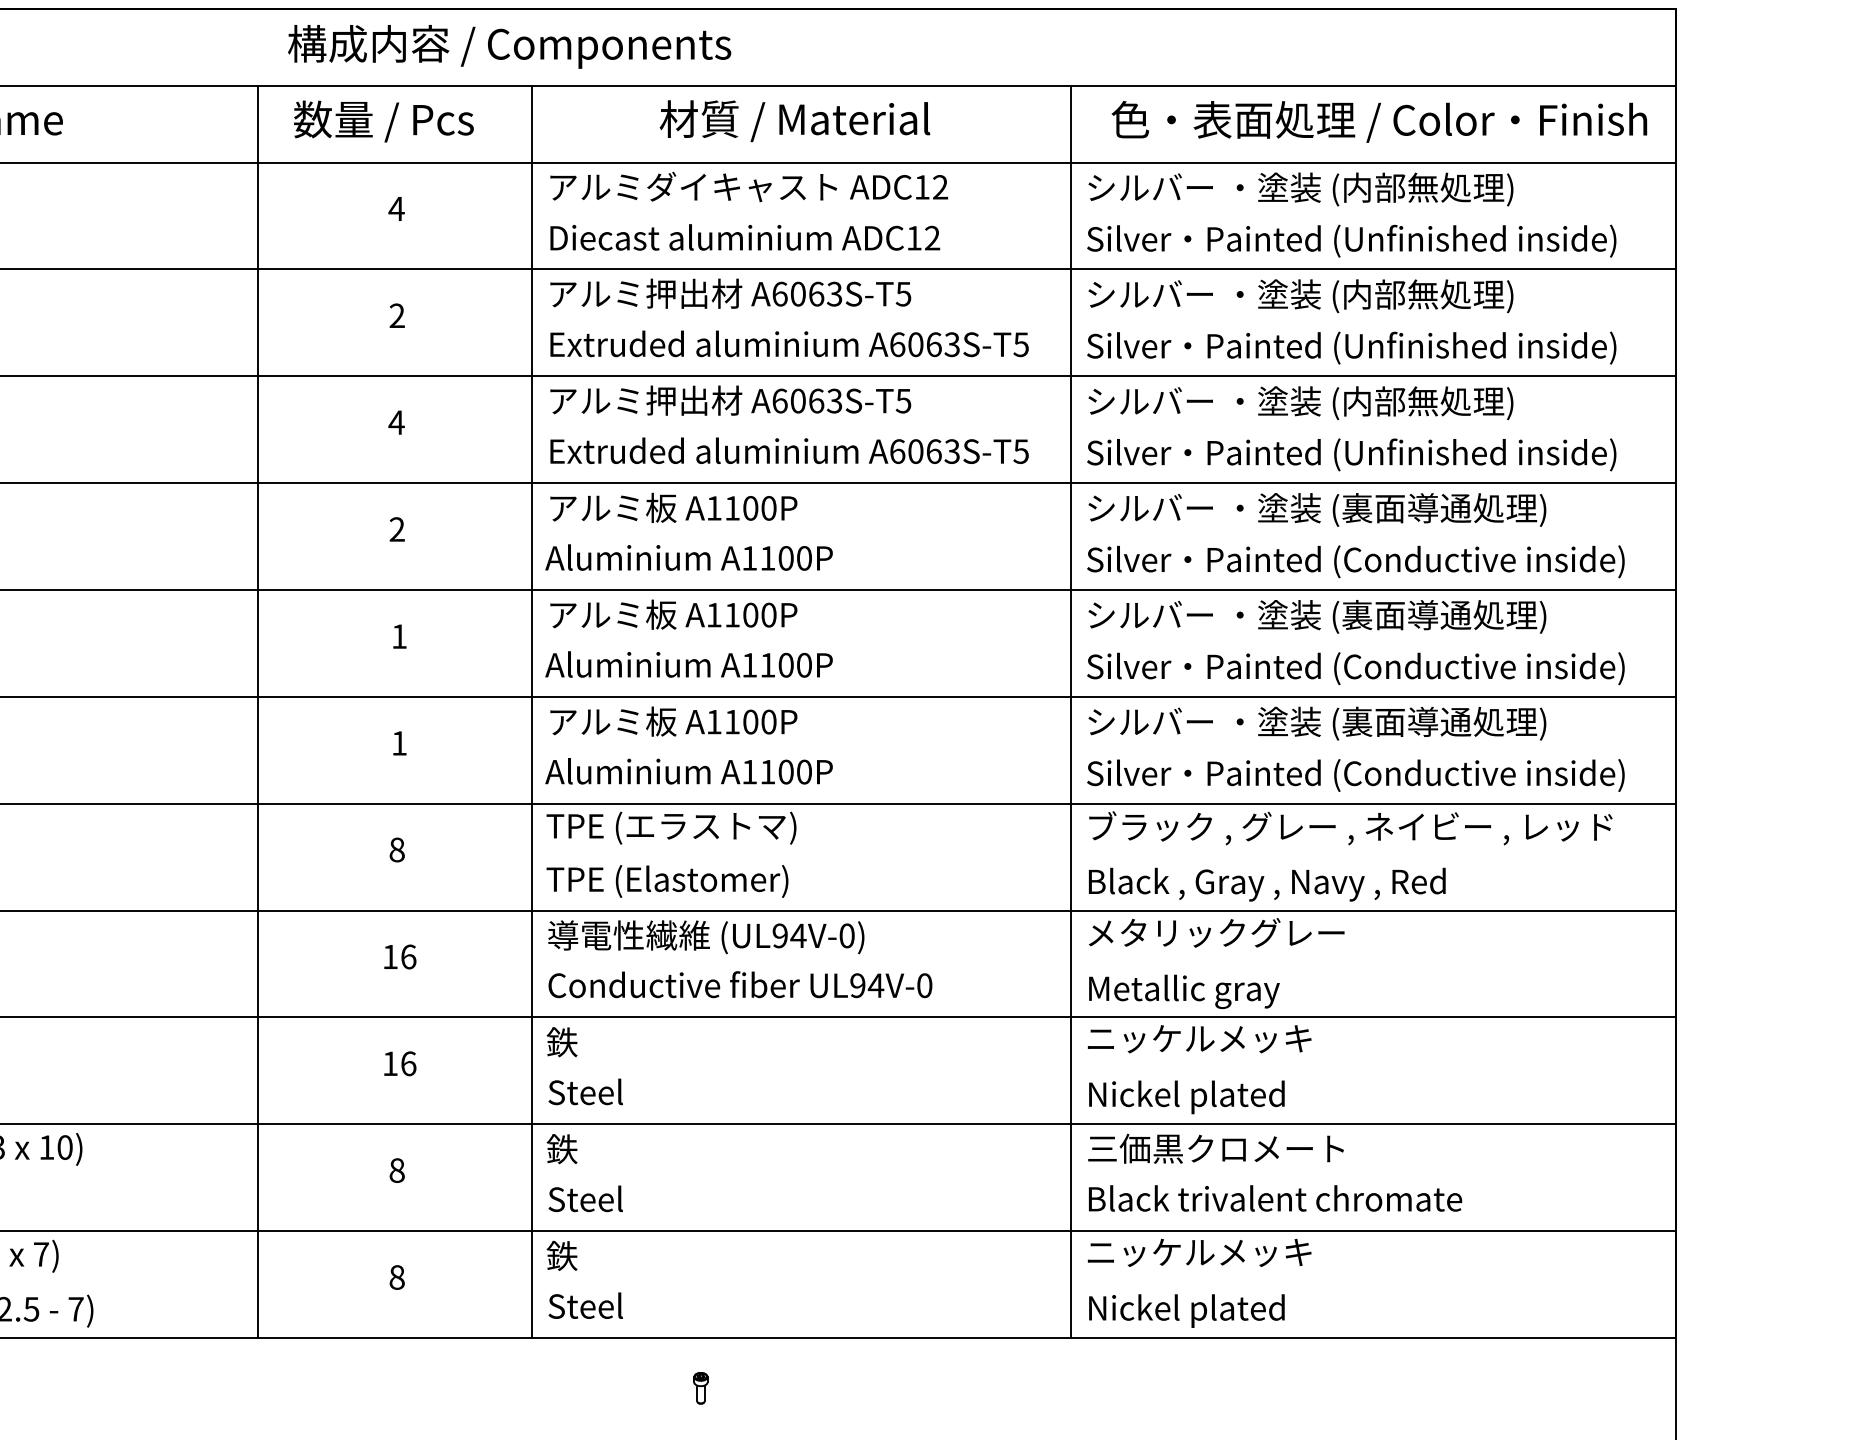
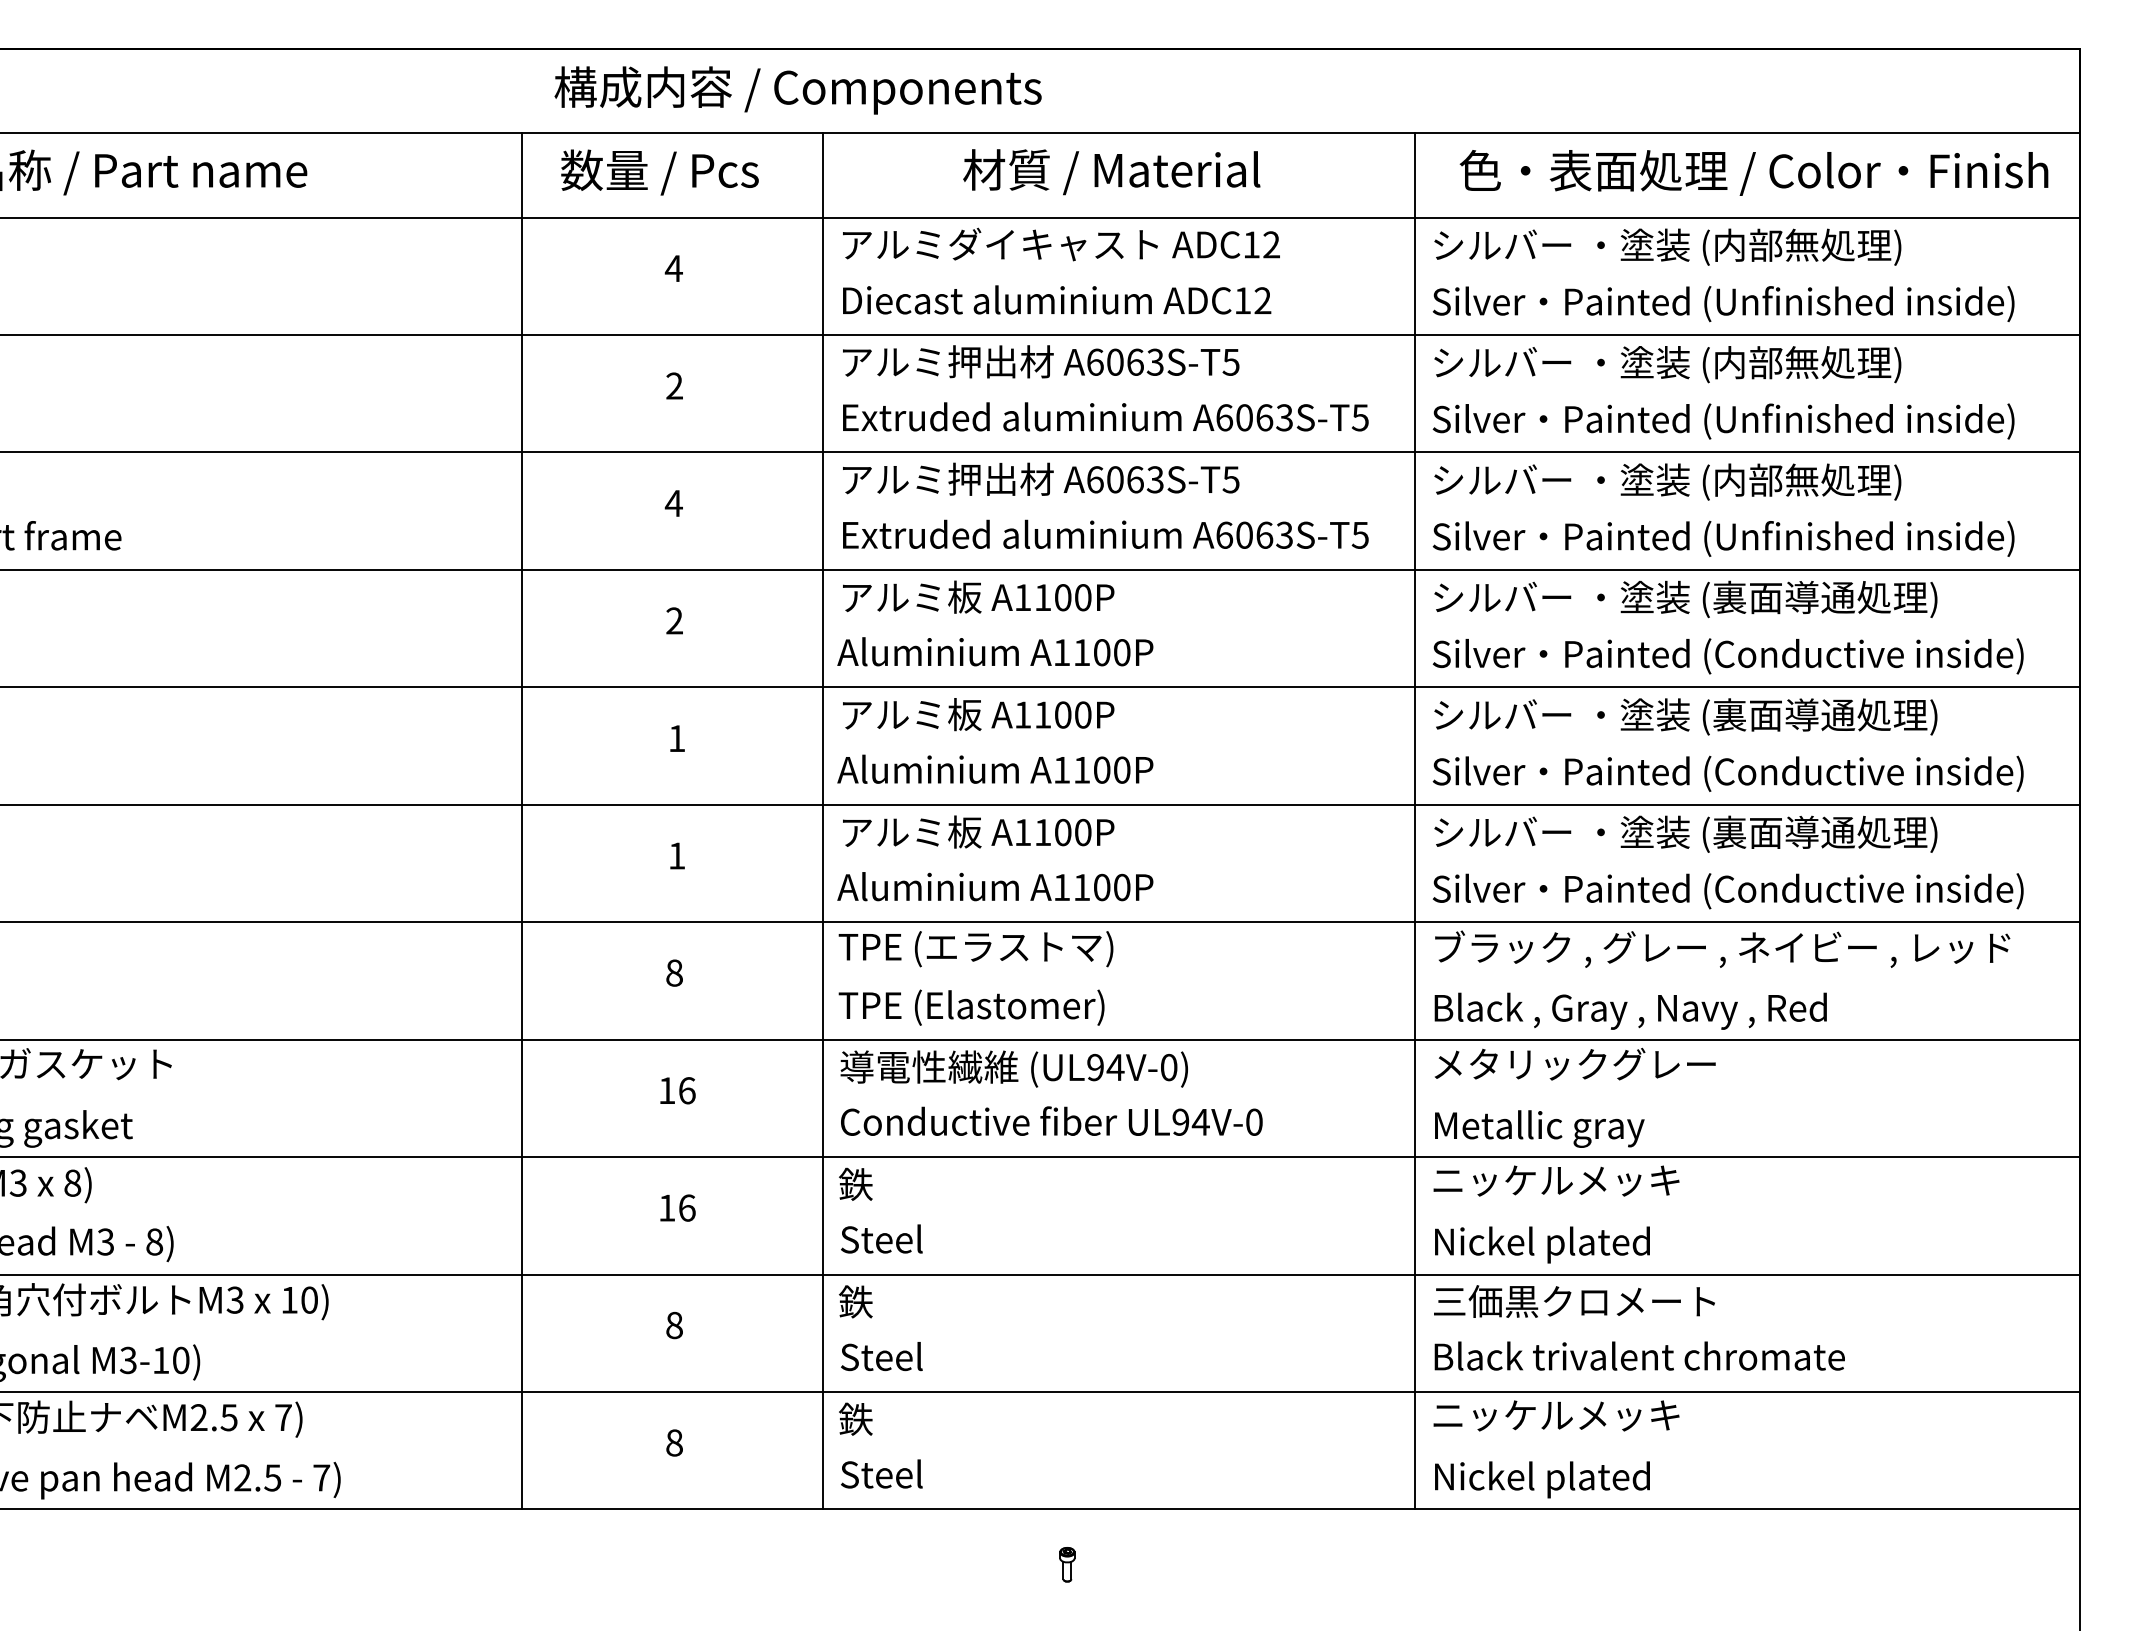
part: (701, 1388) -> (1067, 1564), moved

